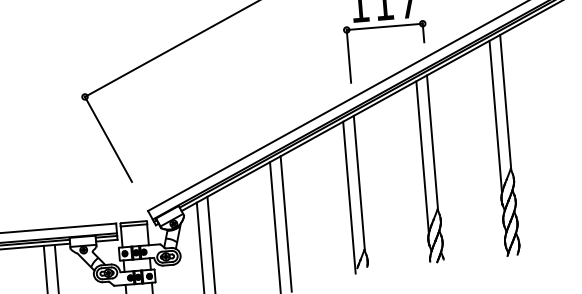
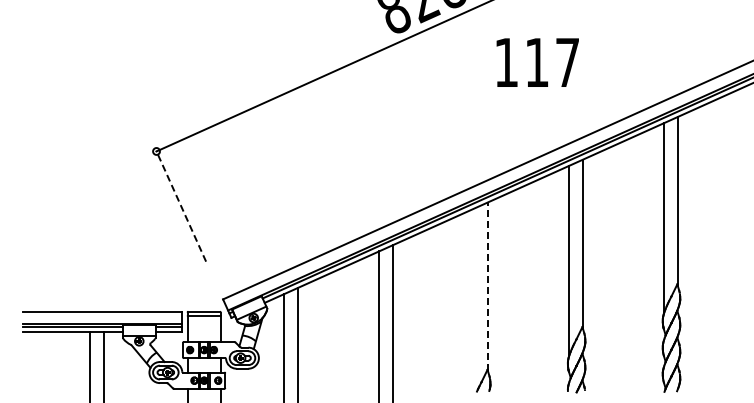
part: (384, 27) -> (535, 95), removed
line: (108, 139) -> (181, 206), solid -> dashed
line: (359, 183) -> (488, 286), solid -> dashed
line: (349, 197) -> (474, 303), removed

